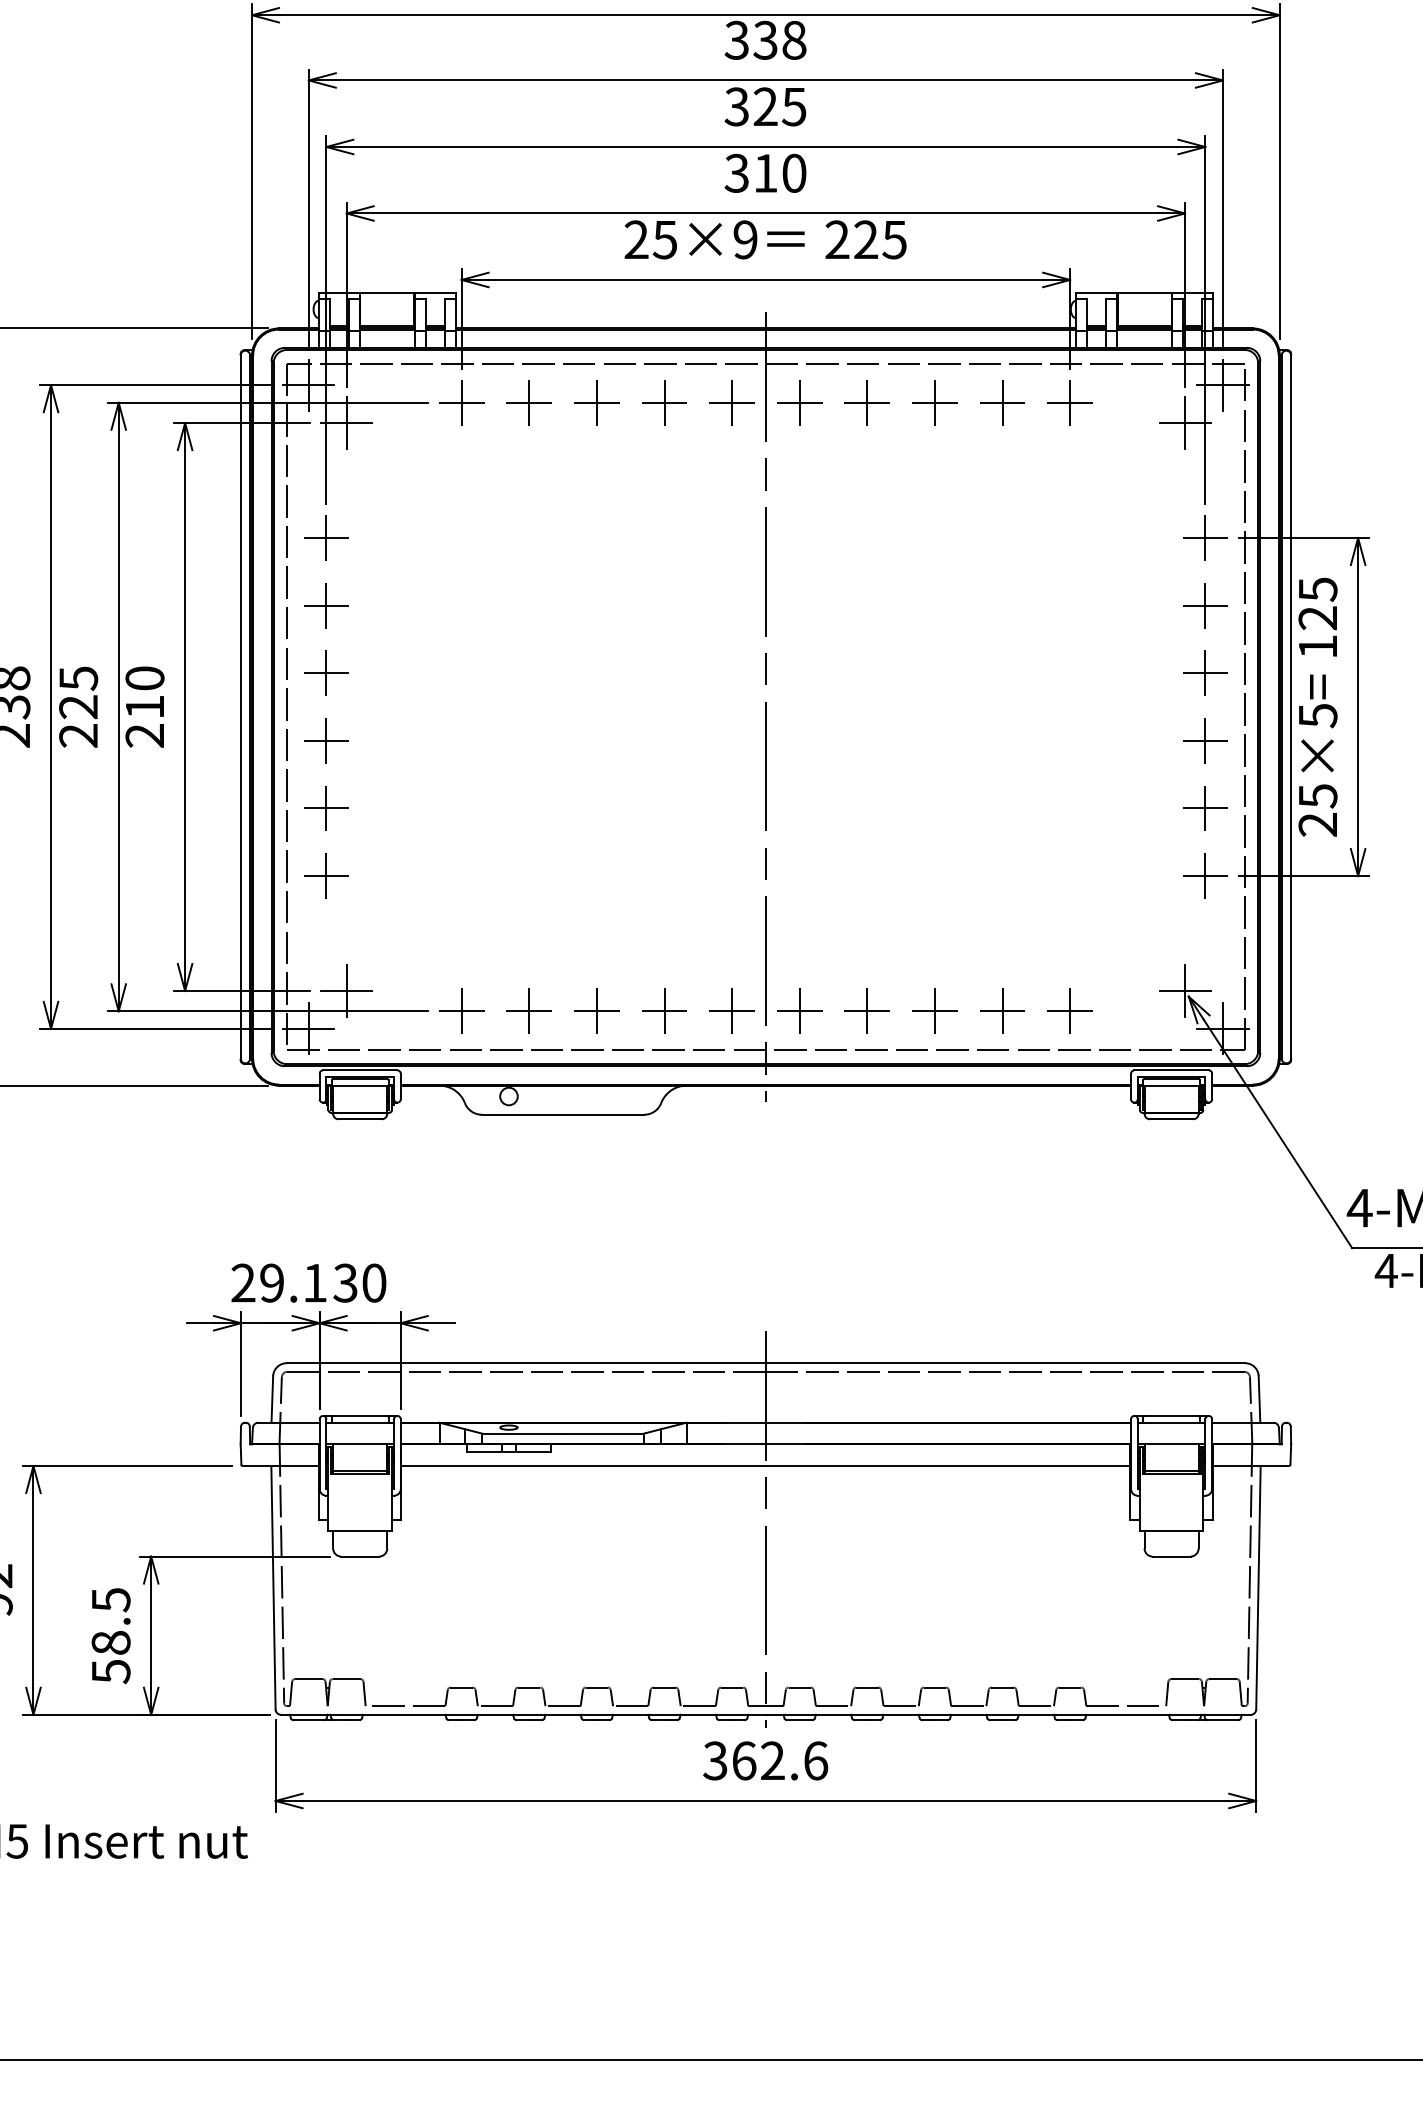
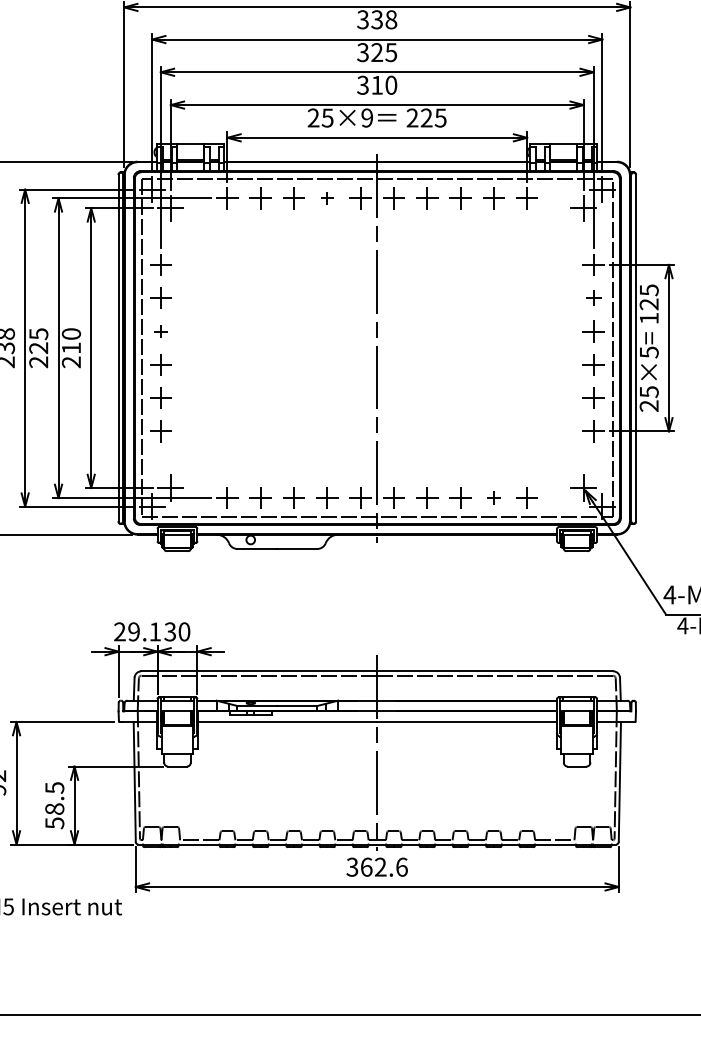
part: (664, 403) -> (327, 198), size x0.6
part: (1204, 604) -> (593, 297), size x0.7
part: (325, 673) -> (160, 331), size x0.6
part: (1001, 1010) -> (493, 497), size x0.6

